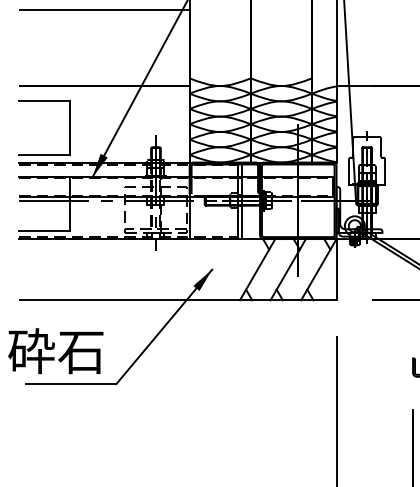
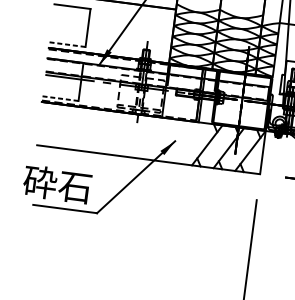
line: (44, 154) -> (67, 44), solid -> dashed
line: (44, 231) -> (60, 98), solid -> dashed

